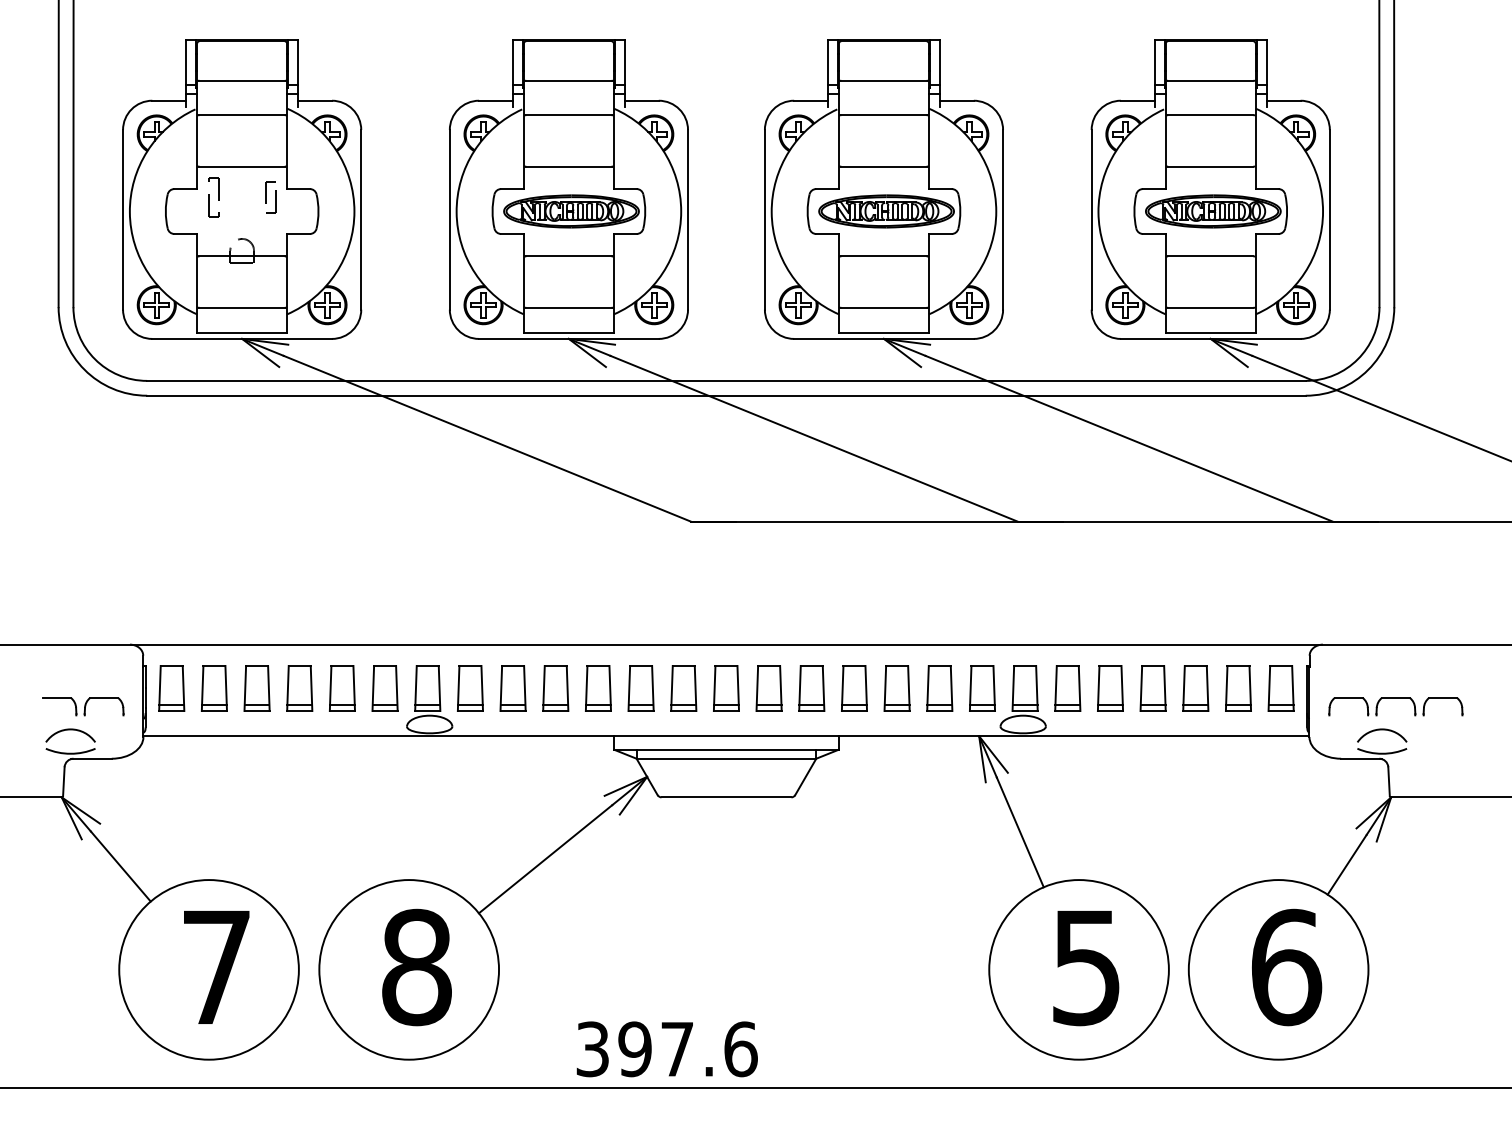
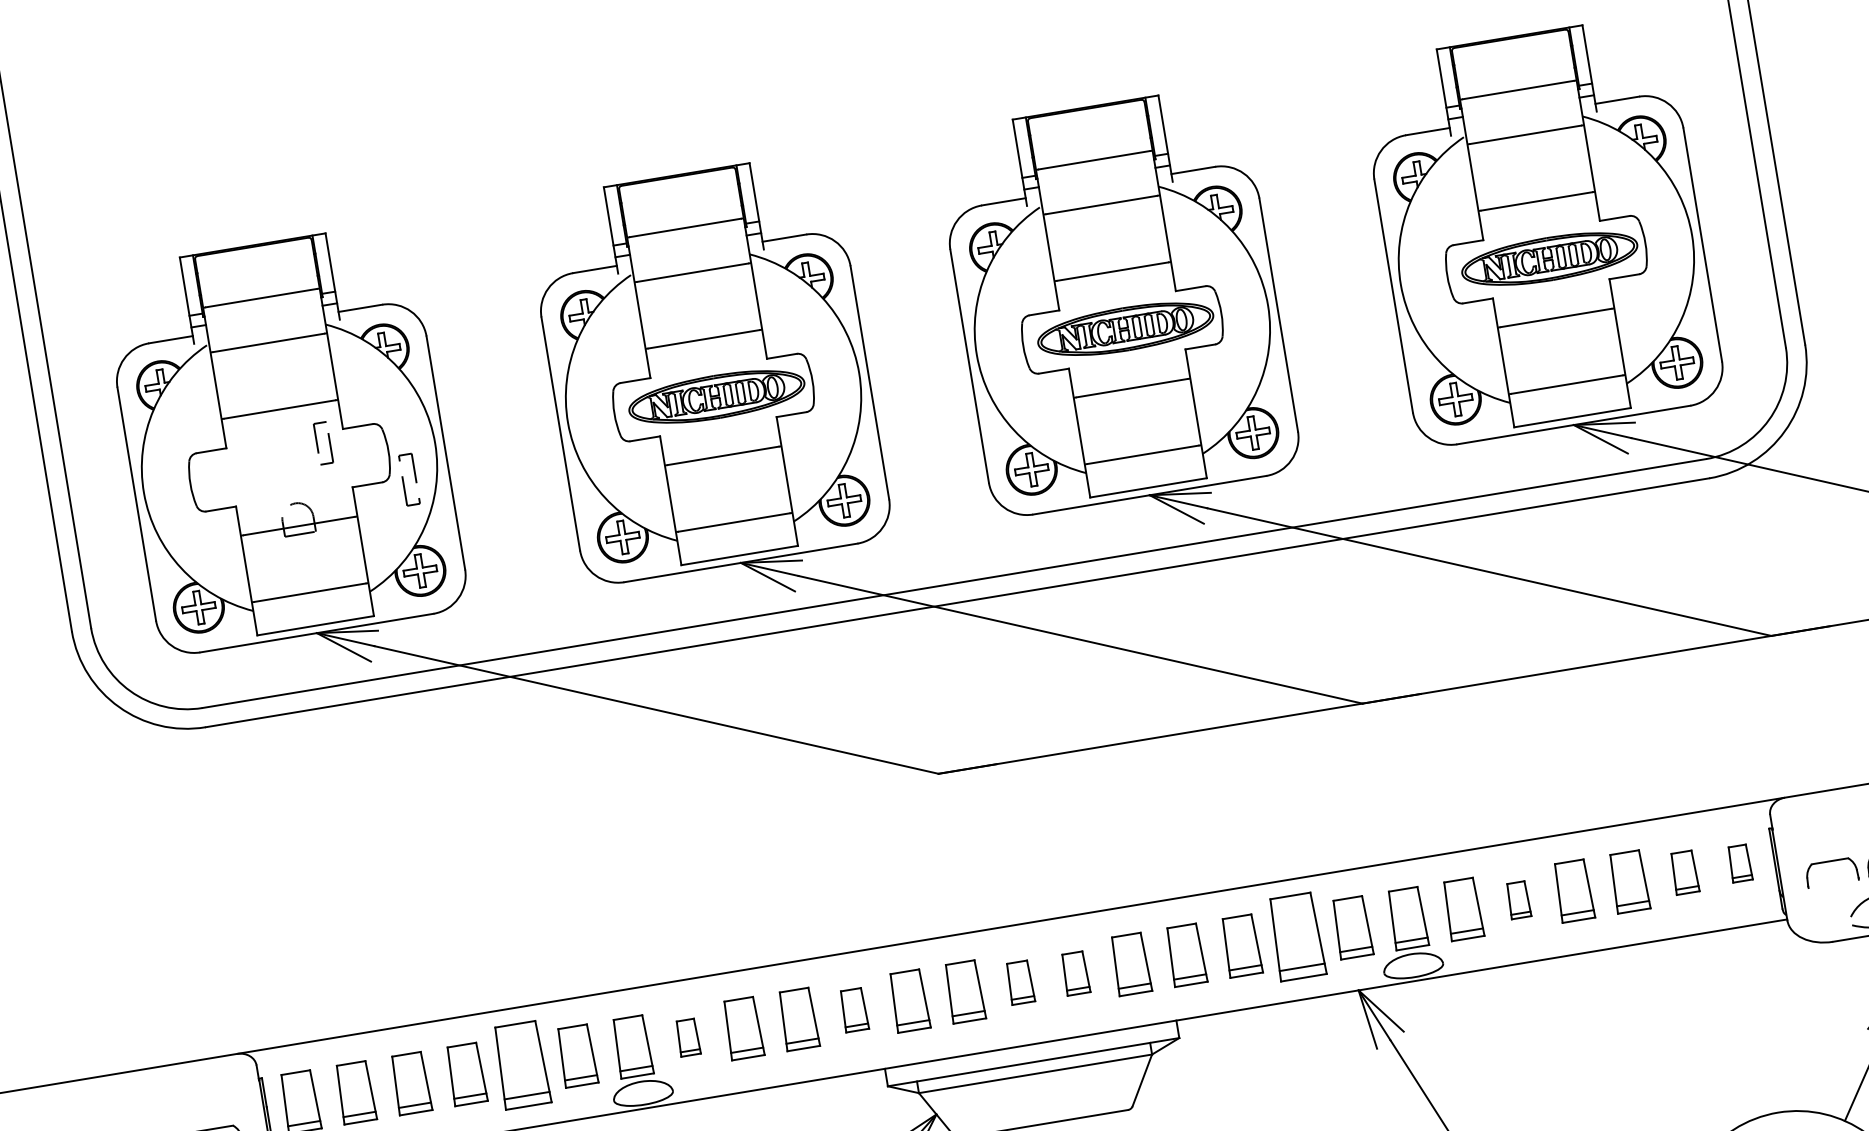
part: (213, 197) -> (409, 479), moved
part: (342, 688) -> (522, 1065), size x1.4
part: (470, 688) -> (688, 1037), size x0.6
part: (598, 688) -> (854, 1010), size x0.7
part: (726, 688) -> (1020, 982), size x0.7
part: (768, 688) -> (1074, 973), size x0.7
part: (939, 688) -> (1296, 936), size x1.4
part: (1110, 688) -> (1518, 900), size x0.6
part: (1238, 688) -> (1684, 872), size x0.7
part: (1280, 688) -> (1739, 863), size x0.6

